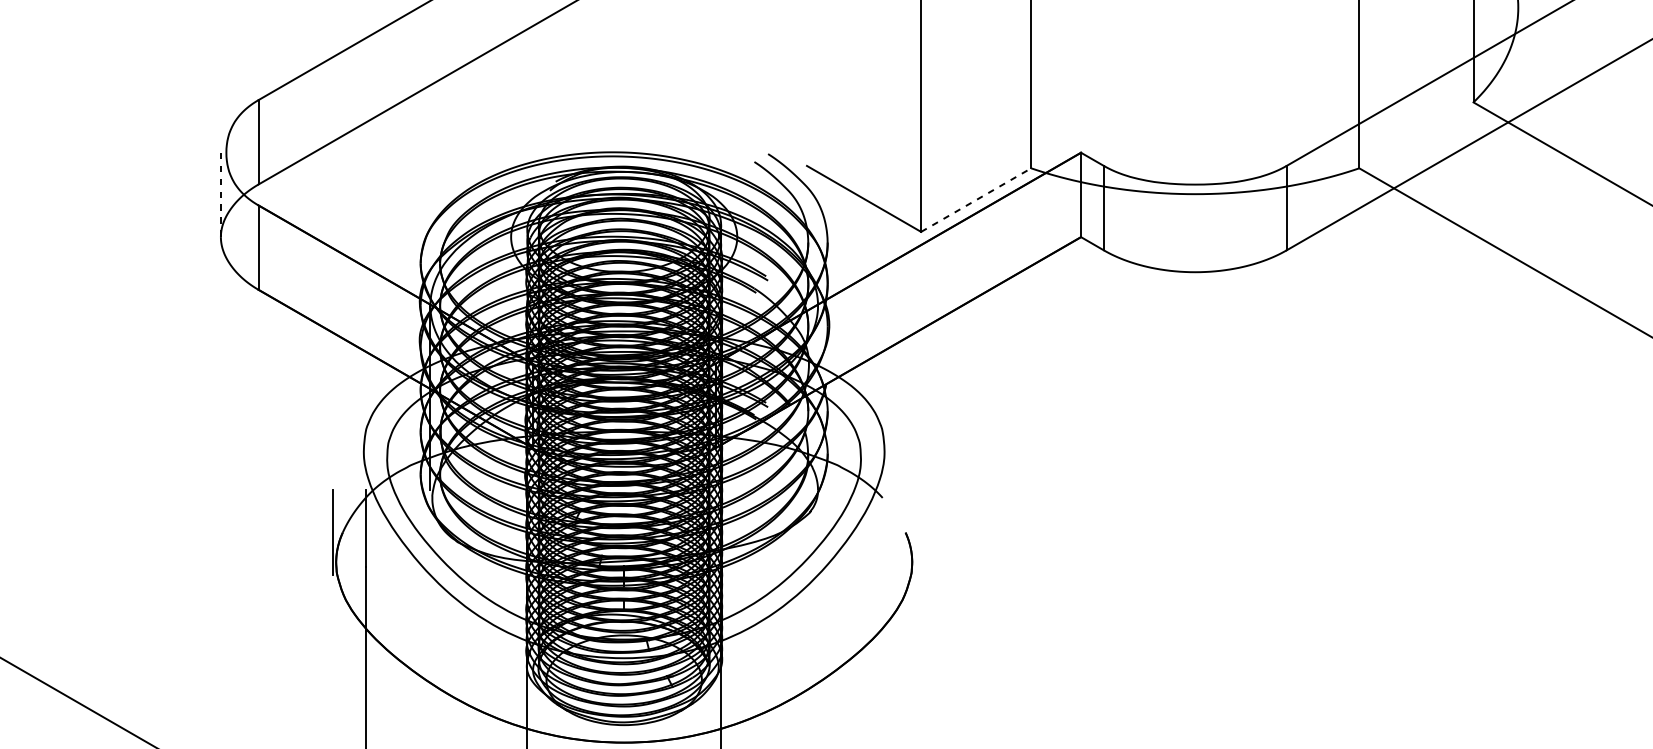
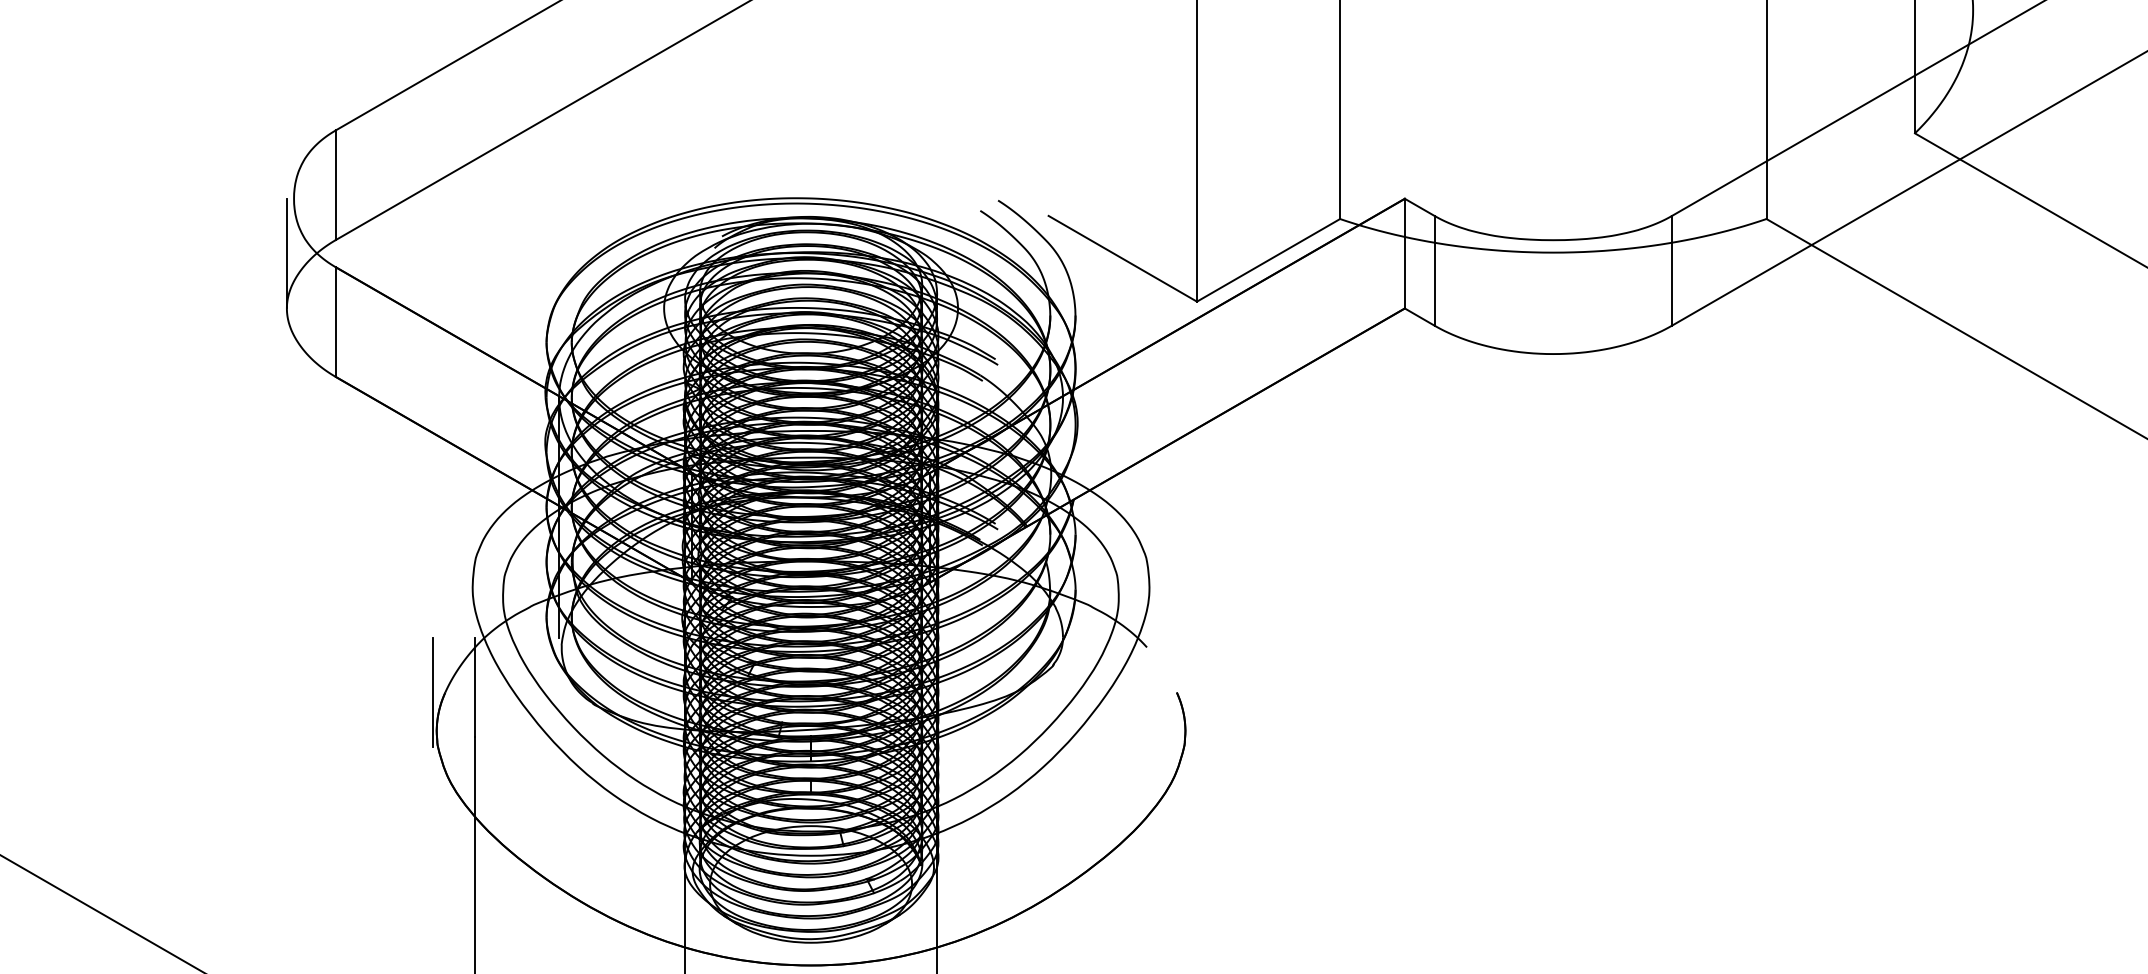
line: (220, 194) -> (286, 253), dashed -> solid
line: (976, 200) -> (1268, 260), dashed -> solid

